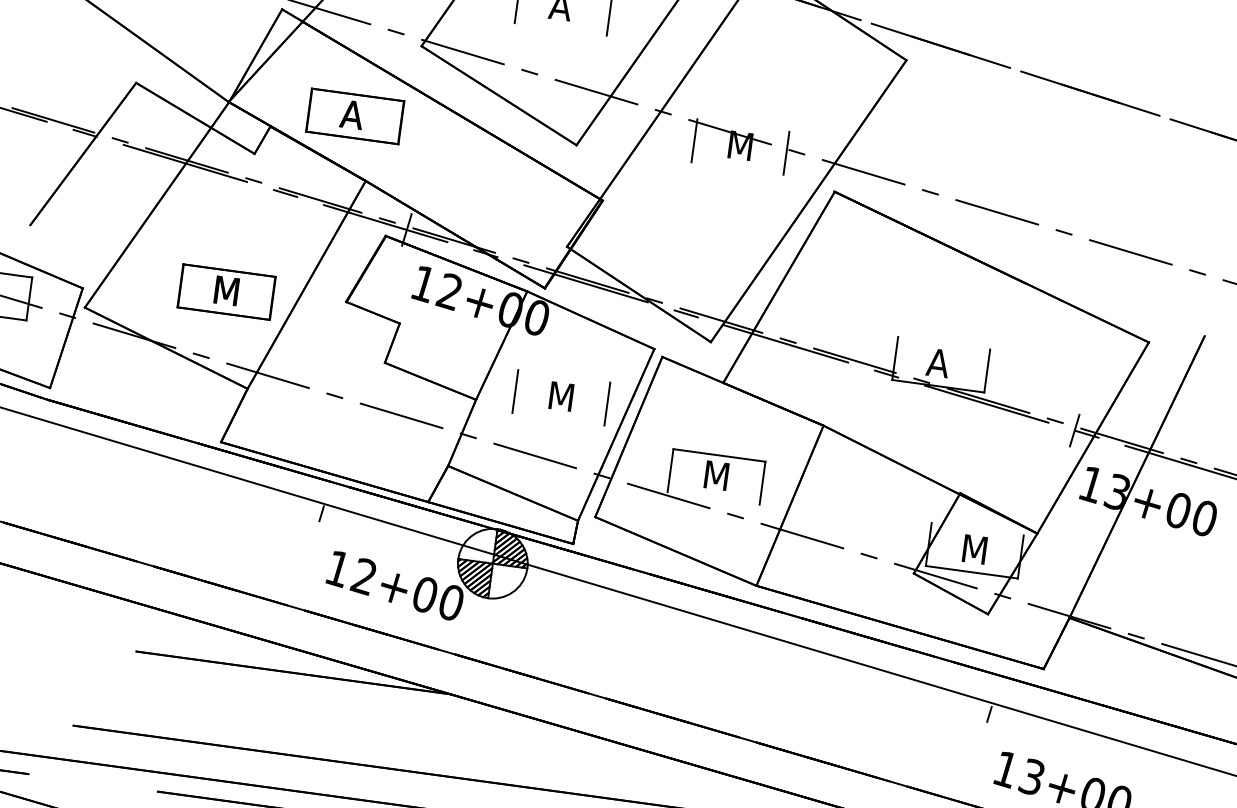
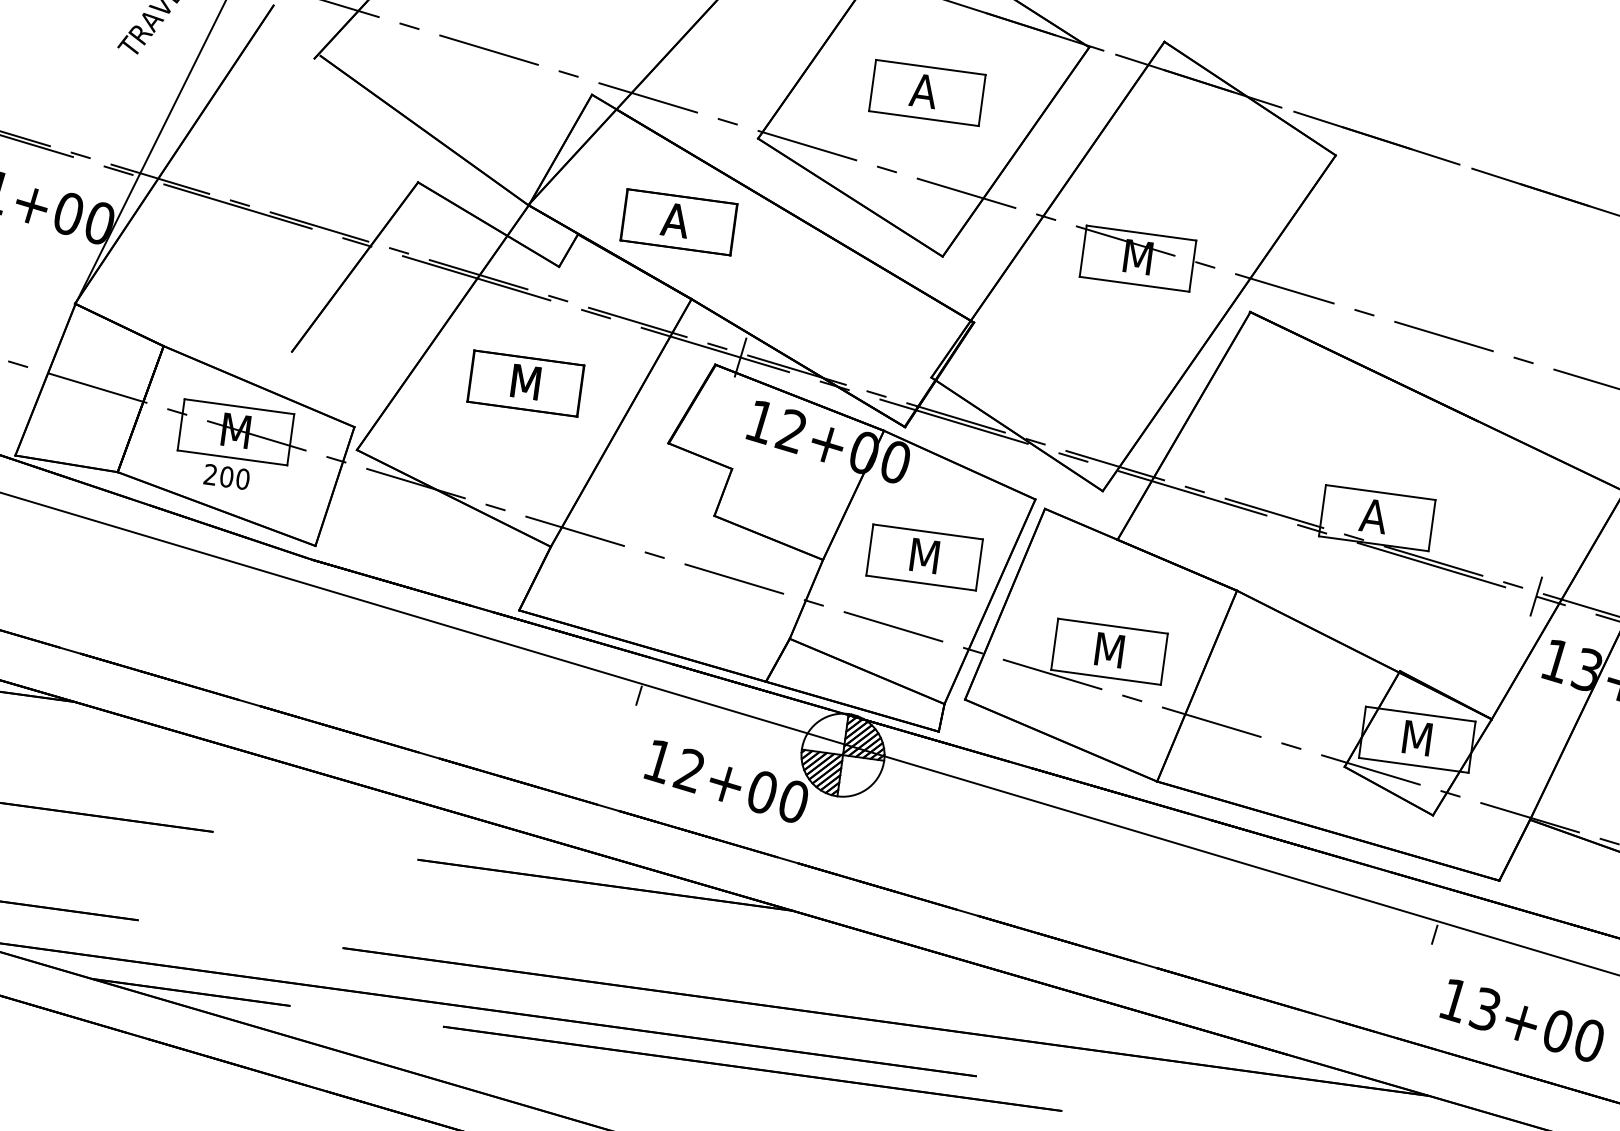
line: (560, 29) -> (923, 118), added
line: (743, 125) -> (1141, 232), added
line: (737, 167) -> (1134, 283), added
part: (226, 292) -> (525, 383), moved
line: (943, 343) -> (1380, 492), added
line: (563, 375) -> (927, 531), added
line: (557, 418) -> (920, 582), added
line: (713, 497) -> (1105, 676), added
line: (977, 528) -> (1420, 713), added

